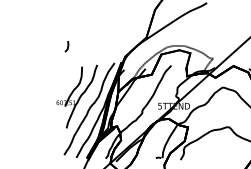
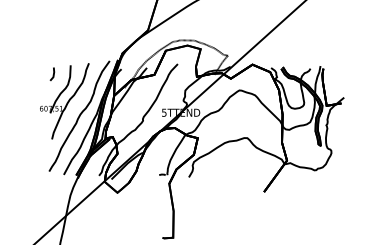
part: (66, 46) -> (52, 74), moved

